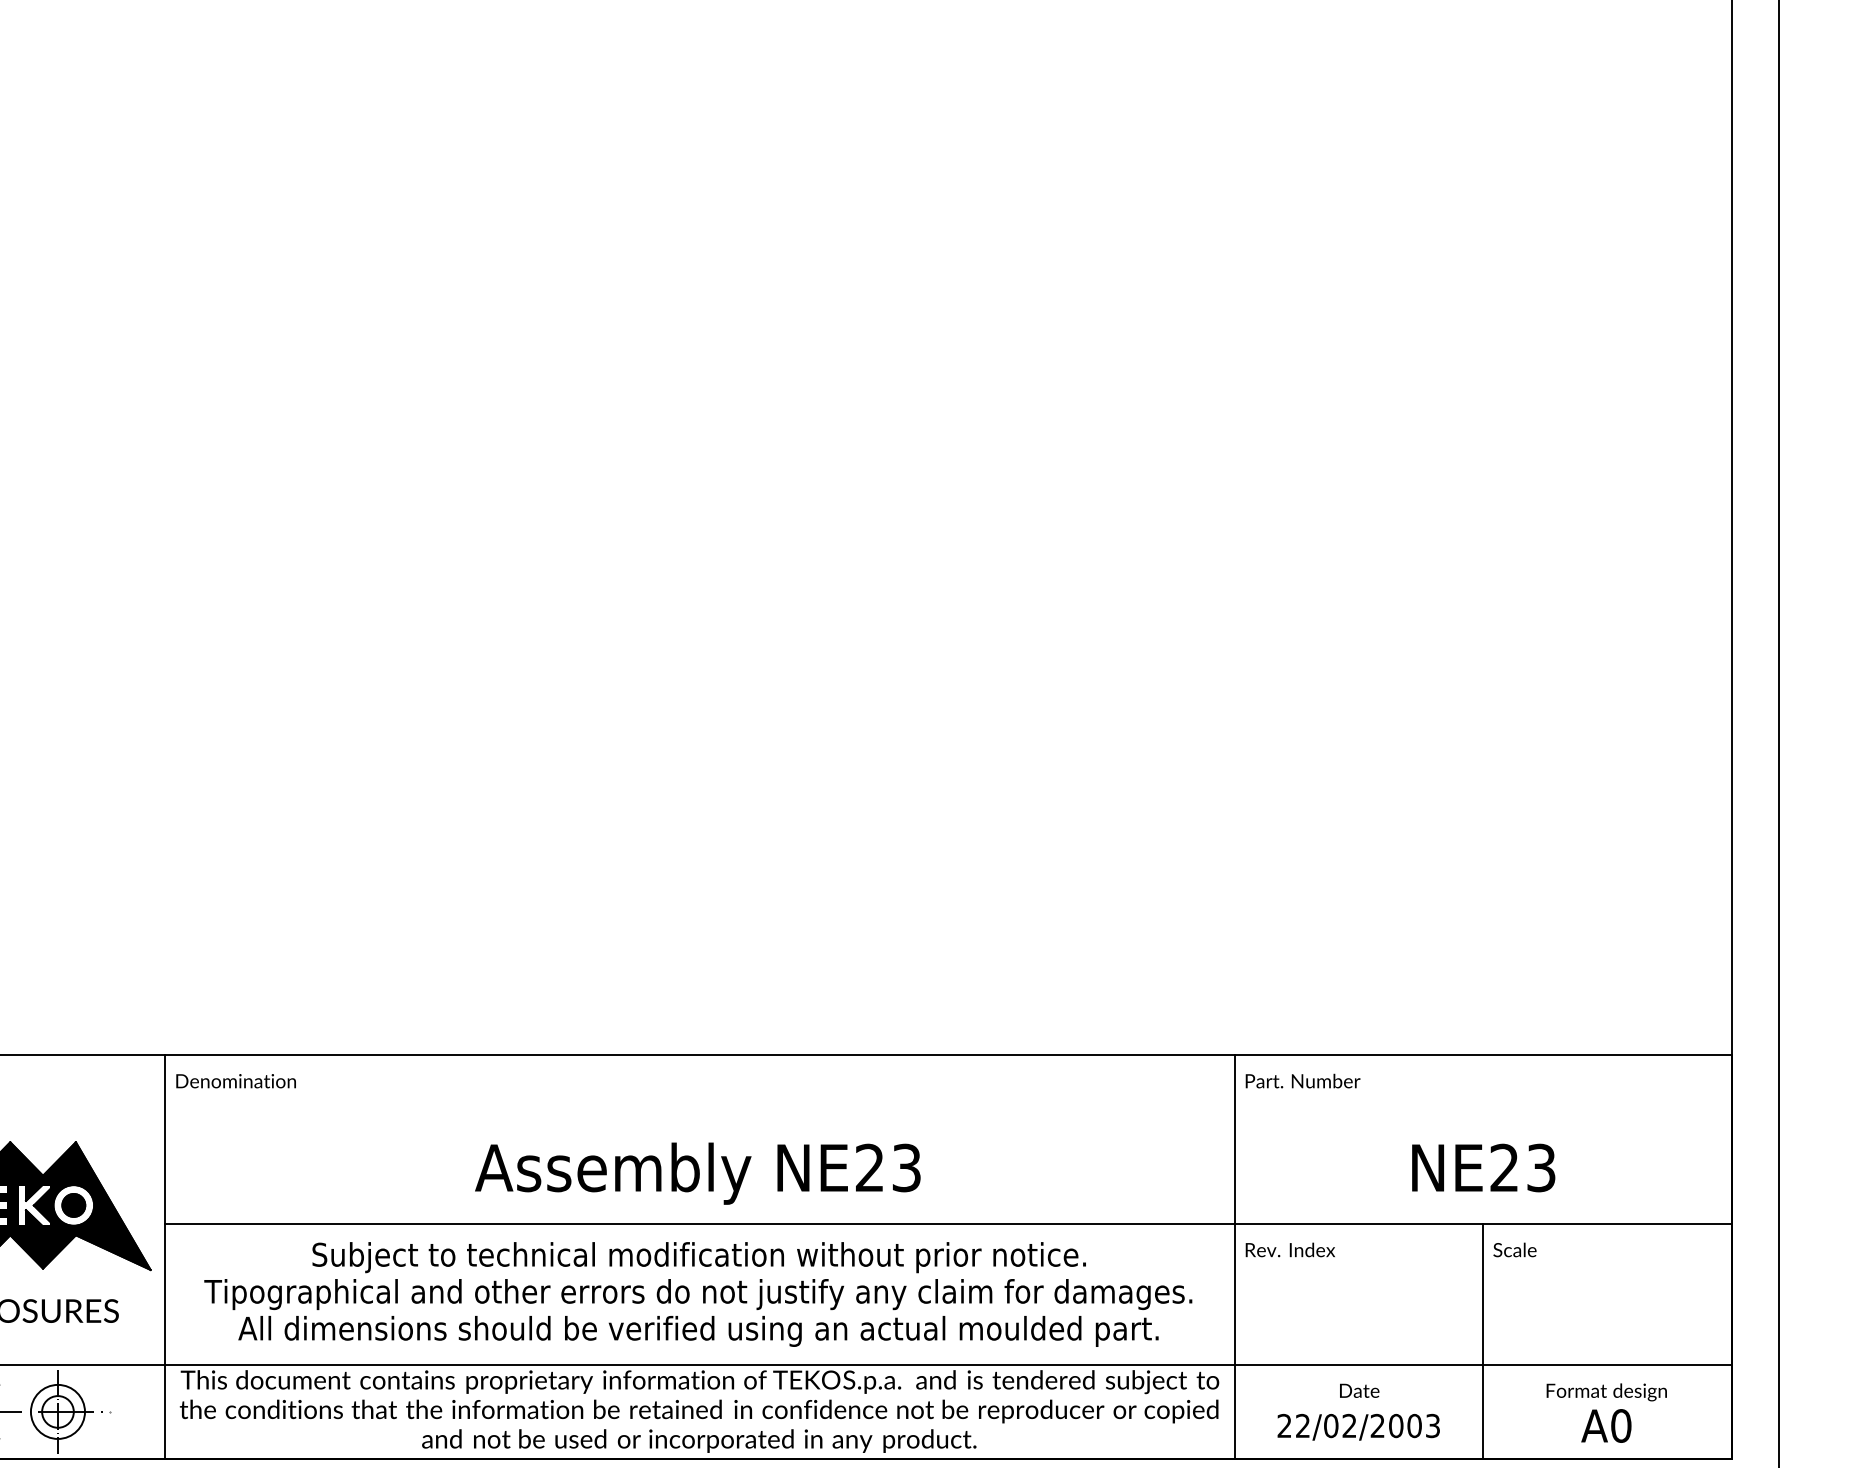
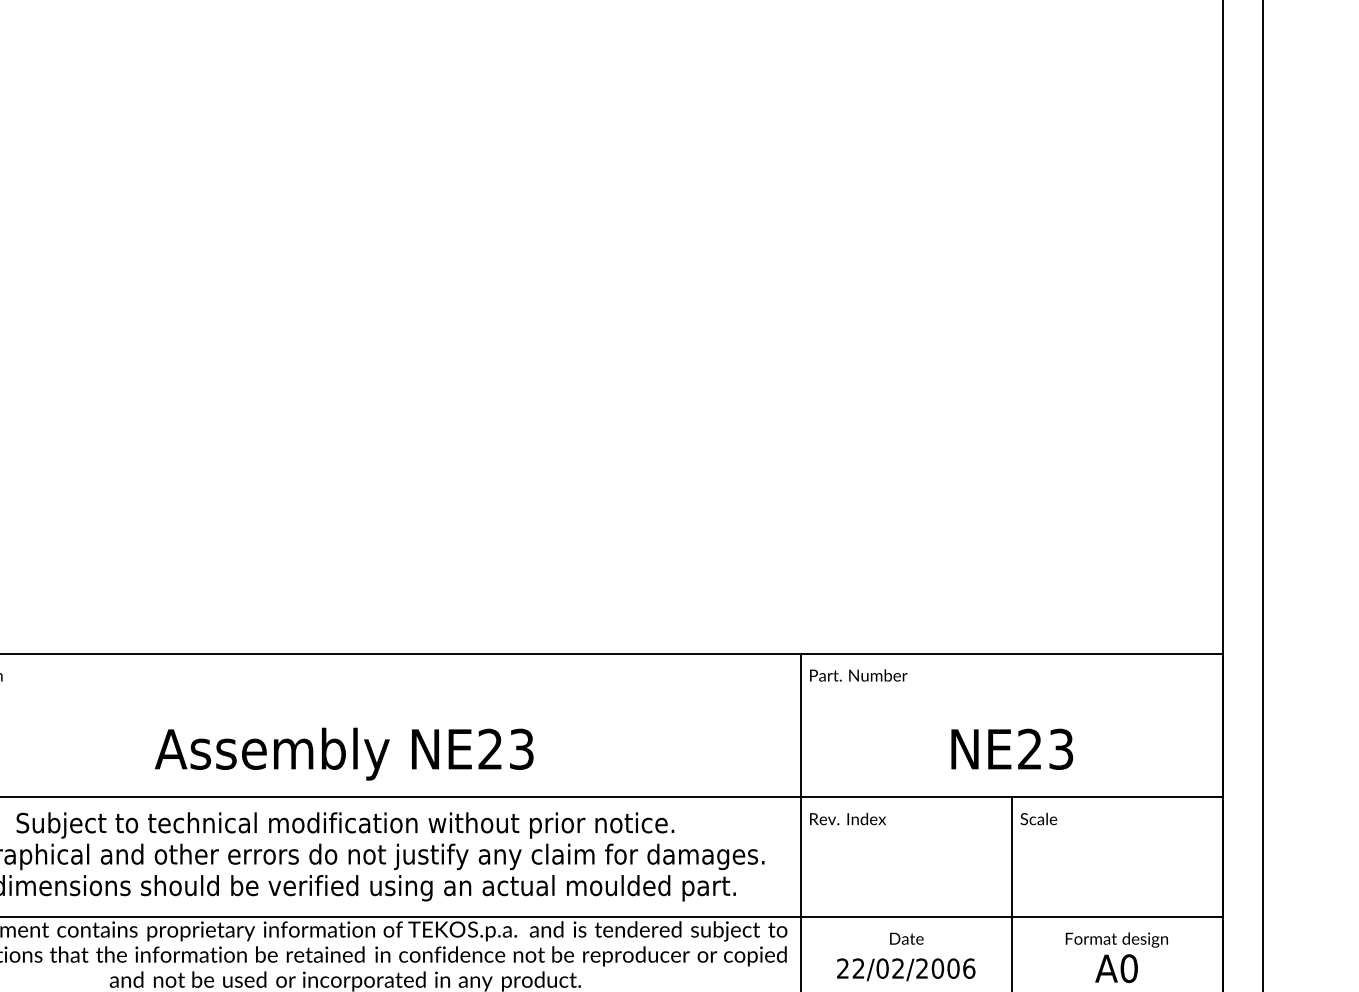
text: (1433, 1425) -> (969, 968), 22/02/2003 -> 22/02/2006

